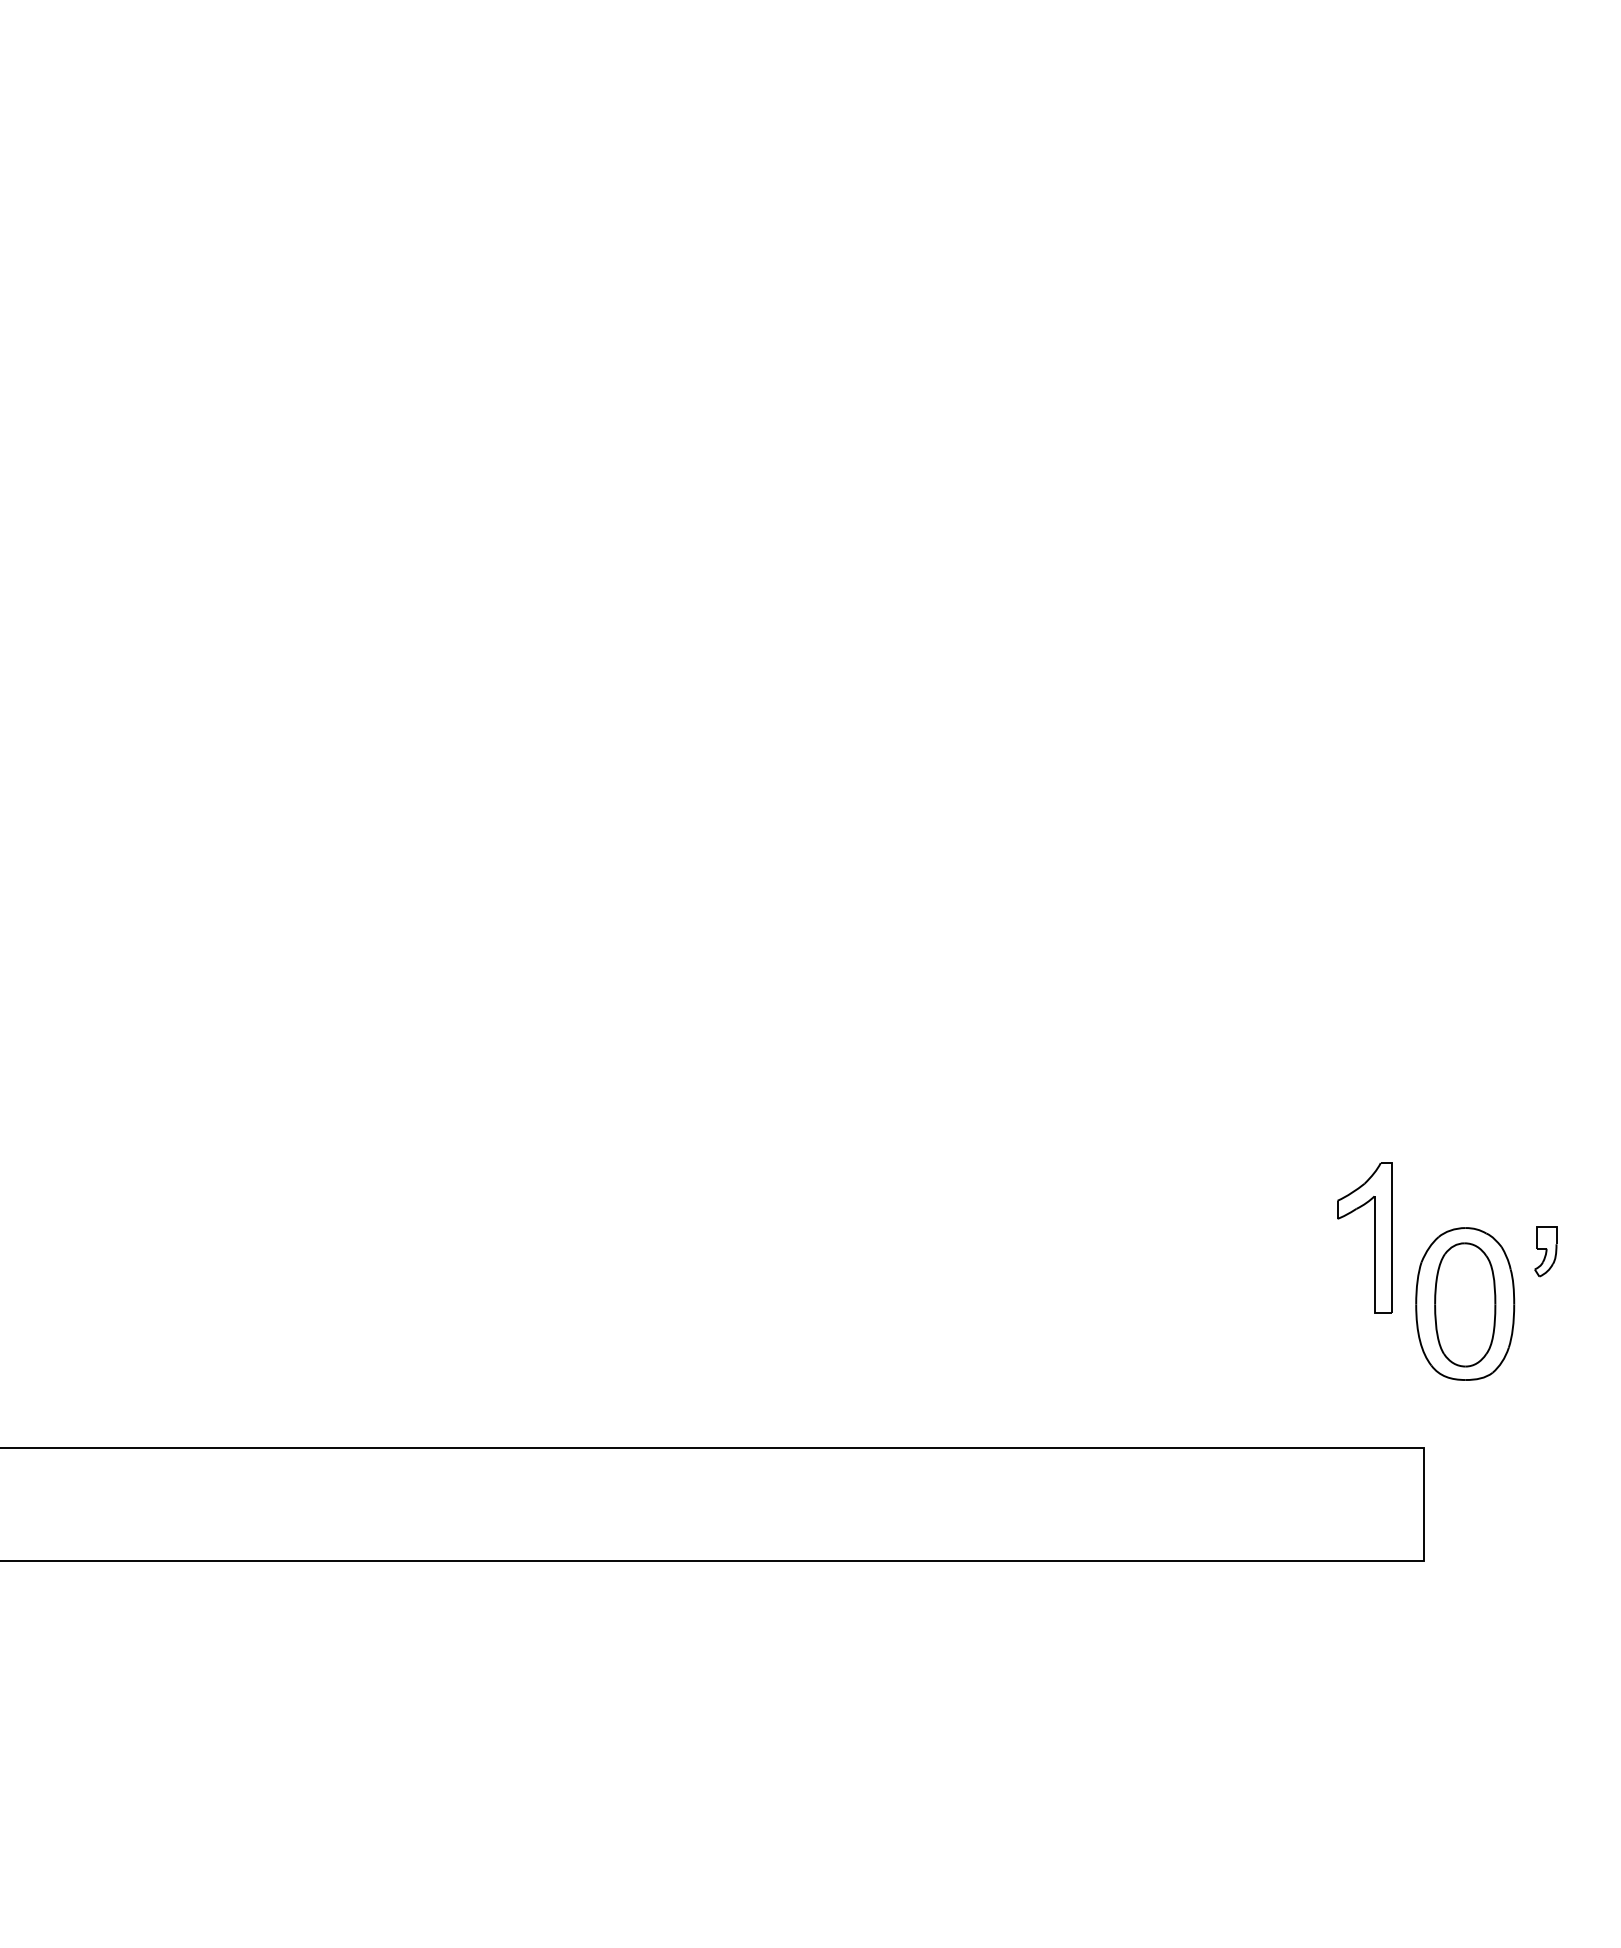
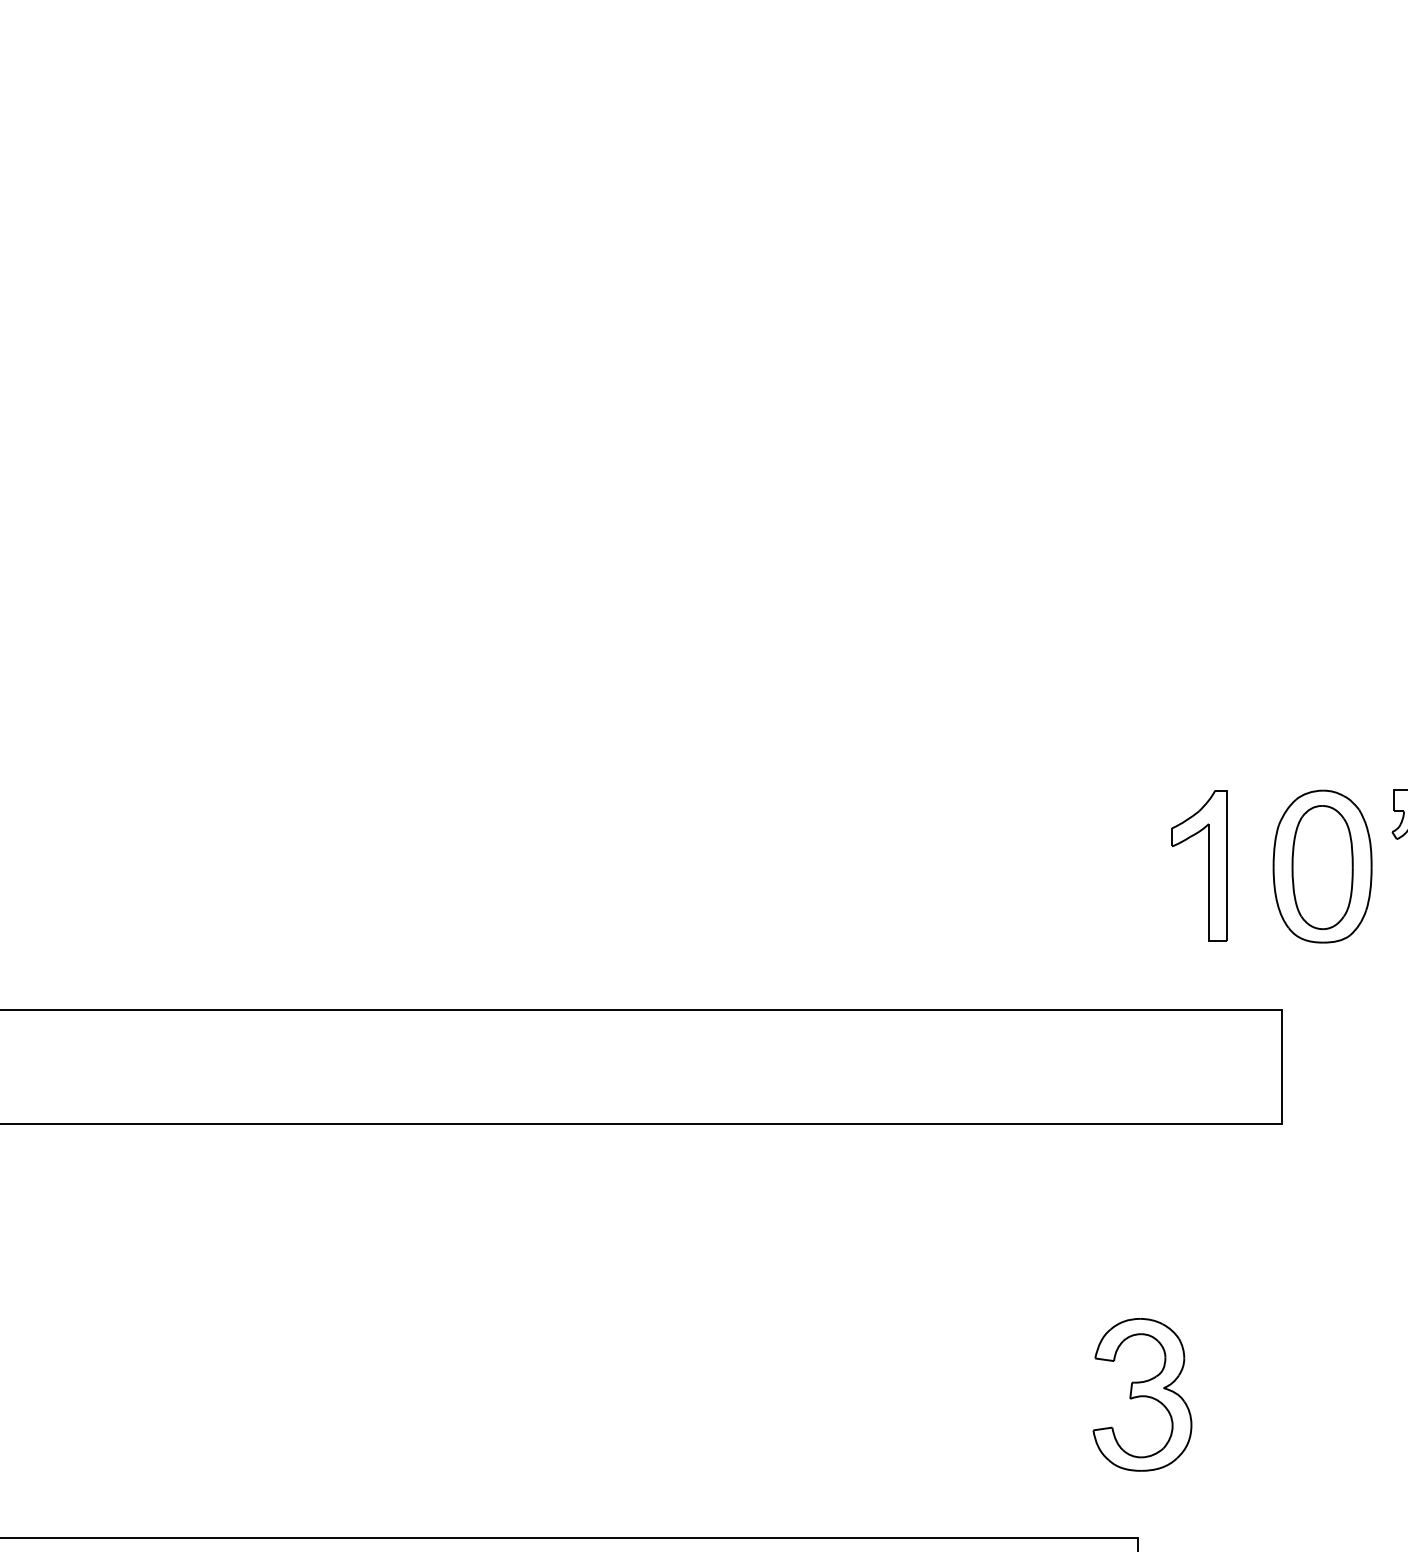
part: (1374, 1237) -> (1208, 865), moved
part: (1284, 1832) -> (1141, 1395), added

